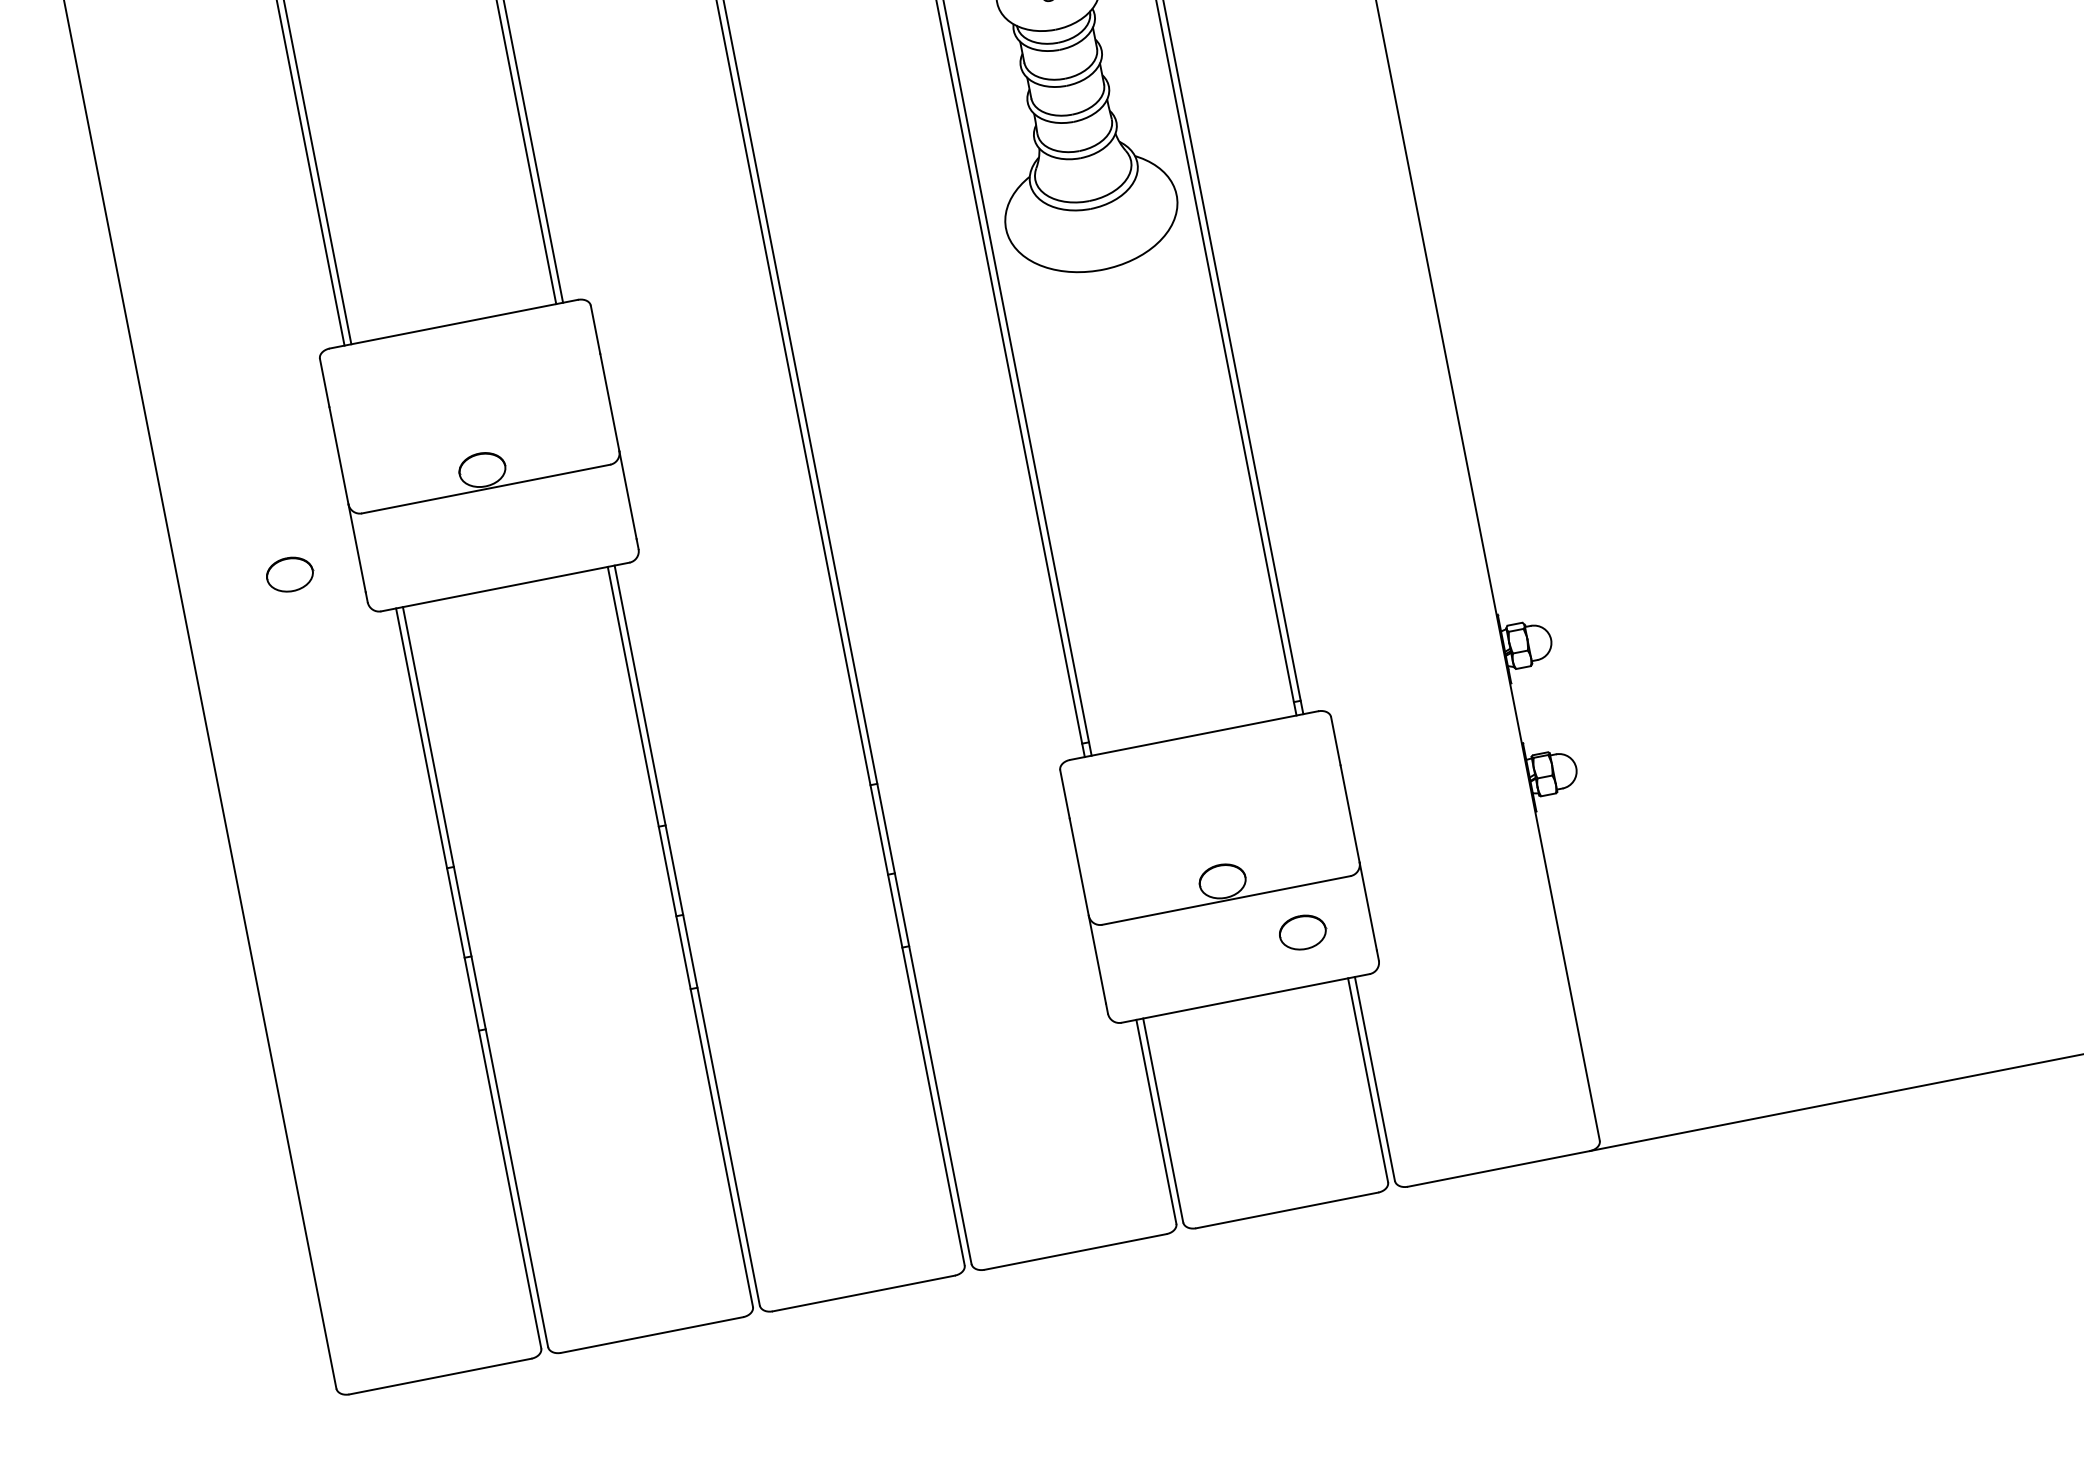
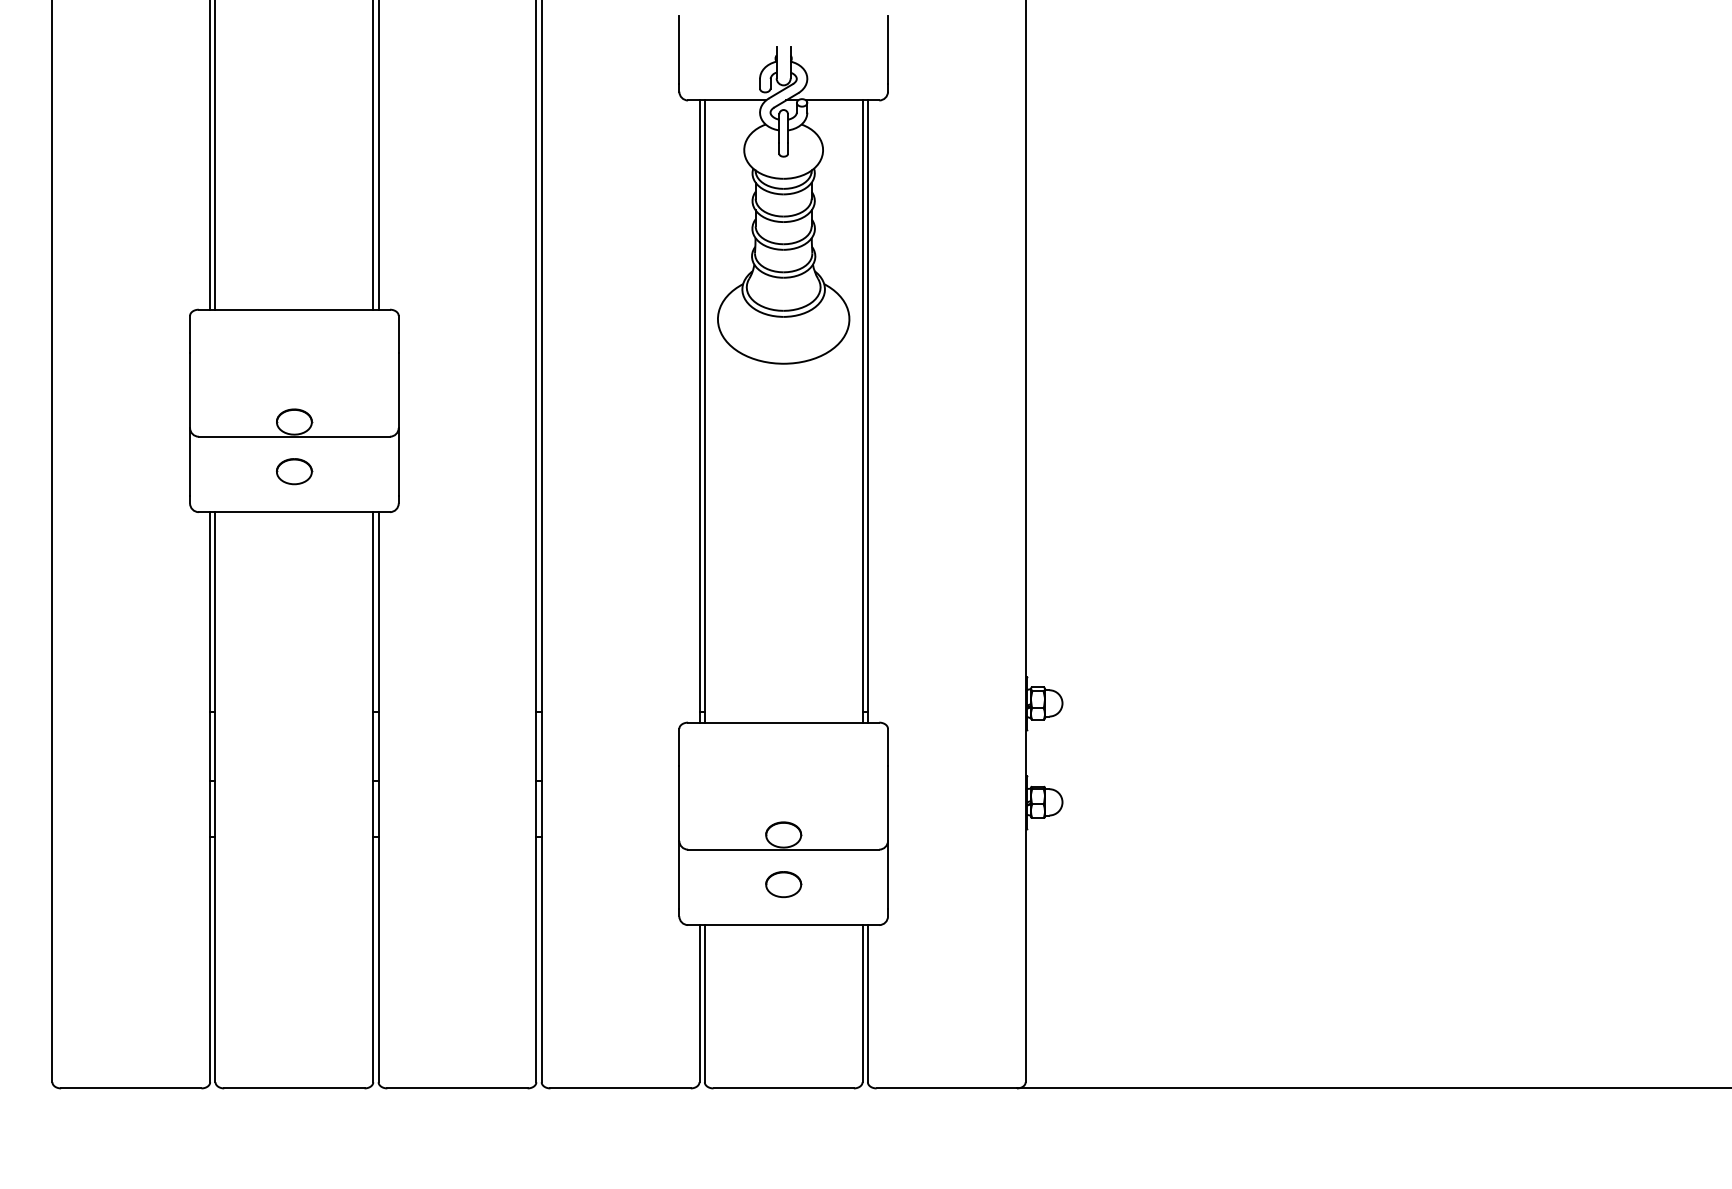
part: (290, 574) -> (294, 471), moved
part: (1302, 932) -> (783, 884), moved

